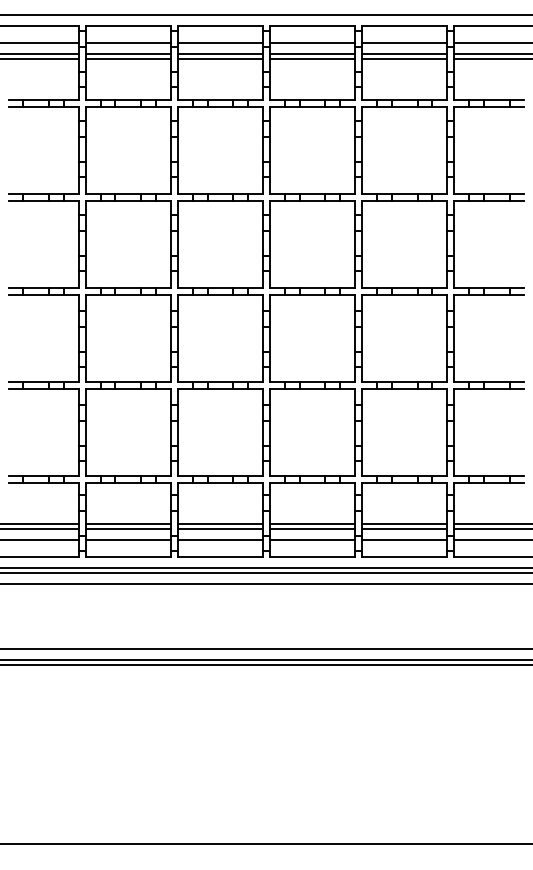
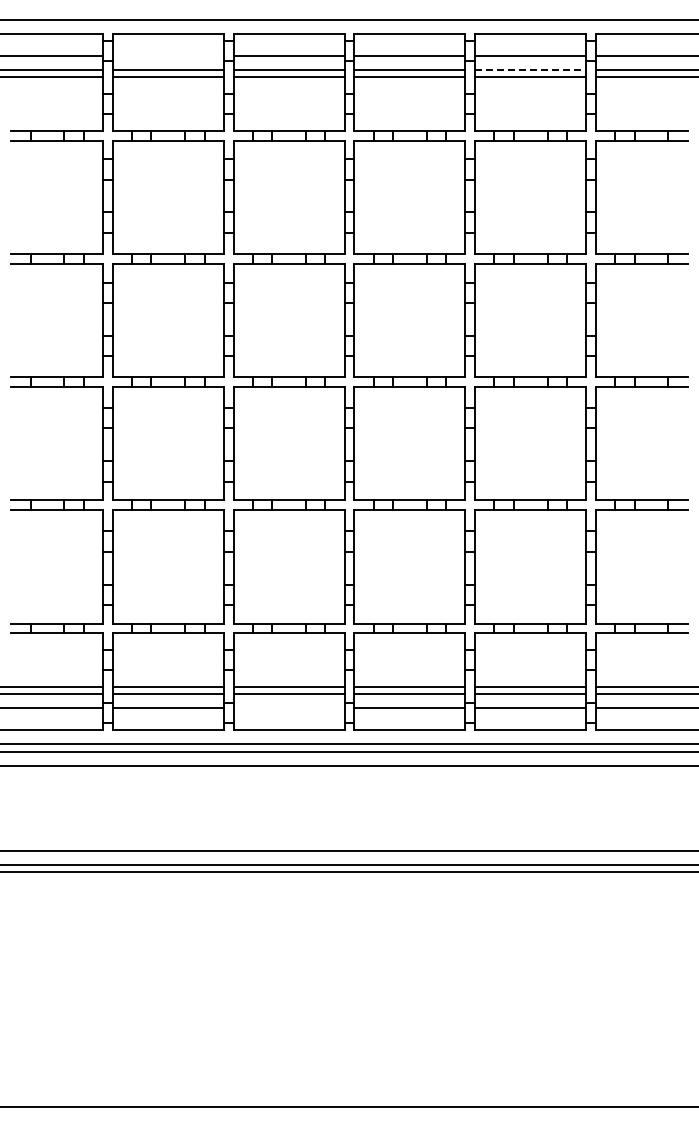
line: (127, 42) -> (167, 55), removed
line: (404, 53) -> (530, 70), solid -> dashed
line: (219, 540) -> (288, 708), removed

